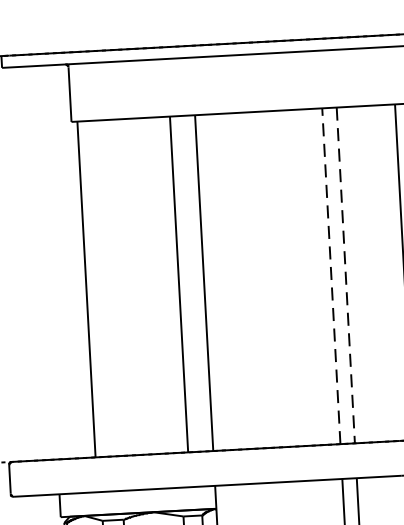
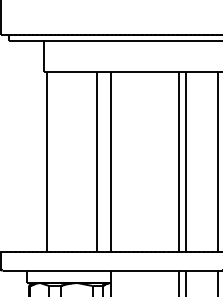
line: (330, 275) -> (178, 161), dashed -> solid
line: (346, 276) -> (186, 162), dashed -> solid

